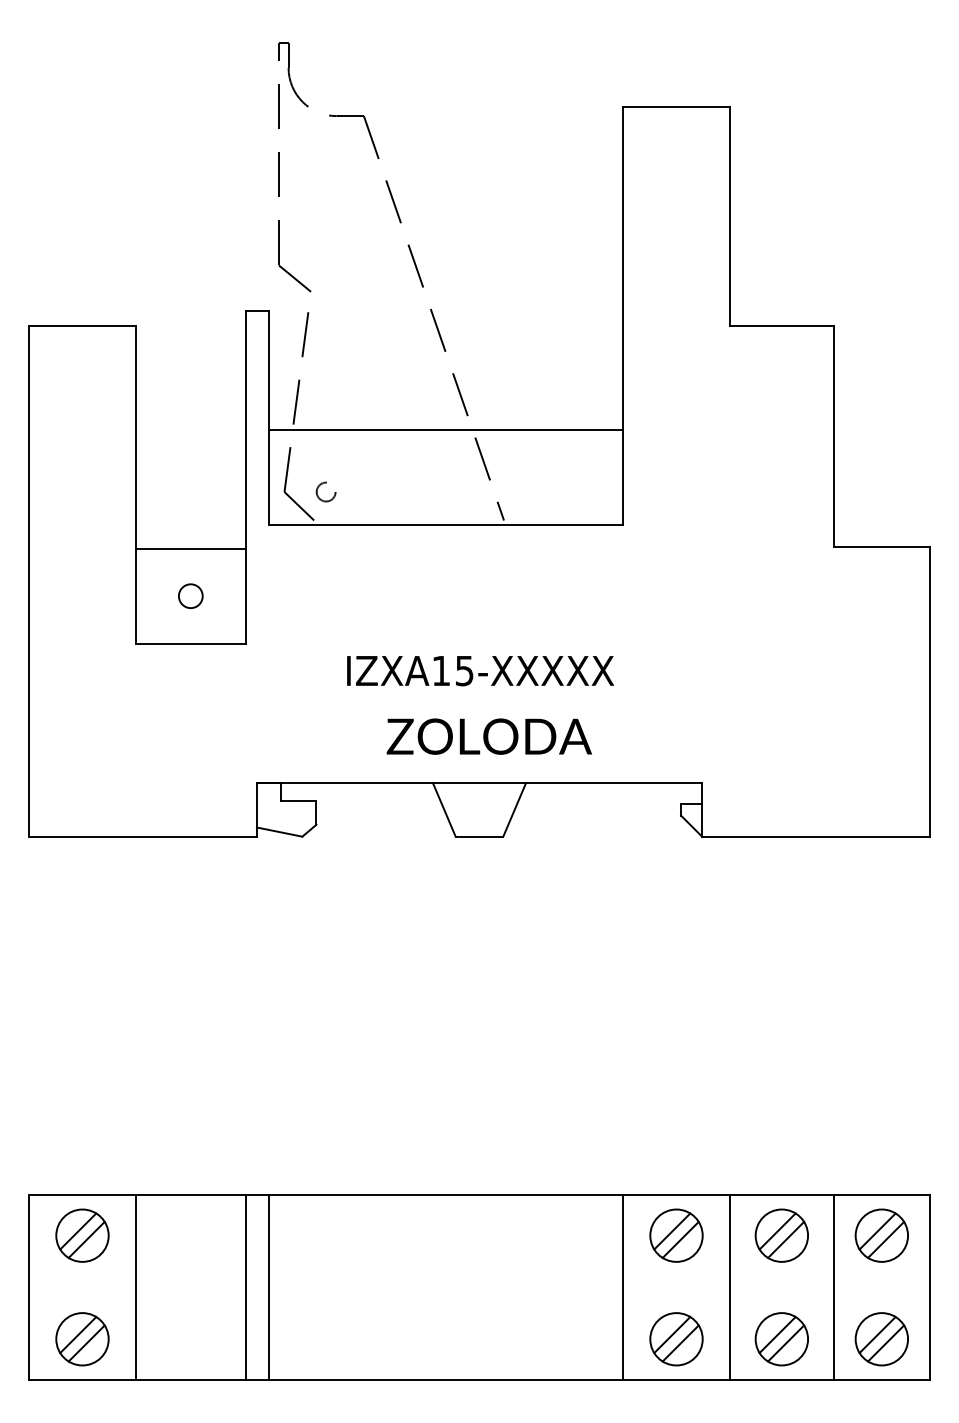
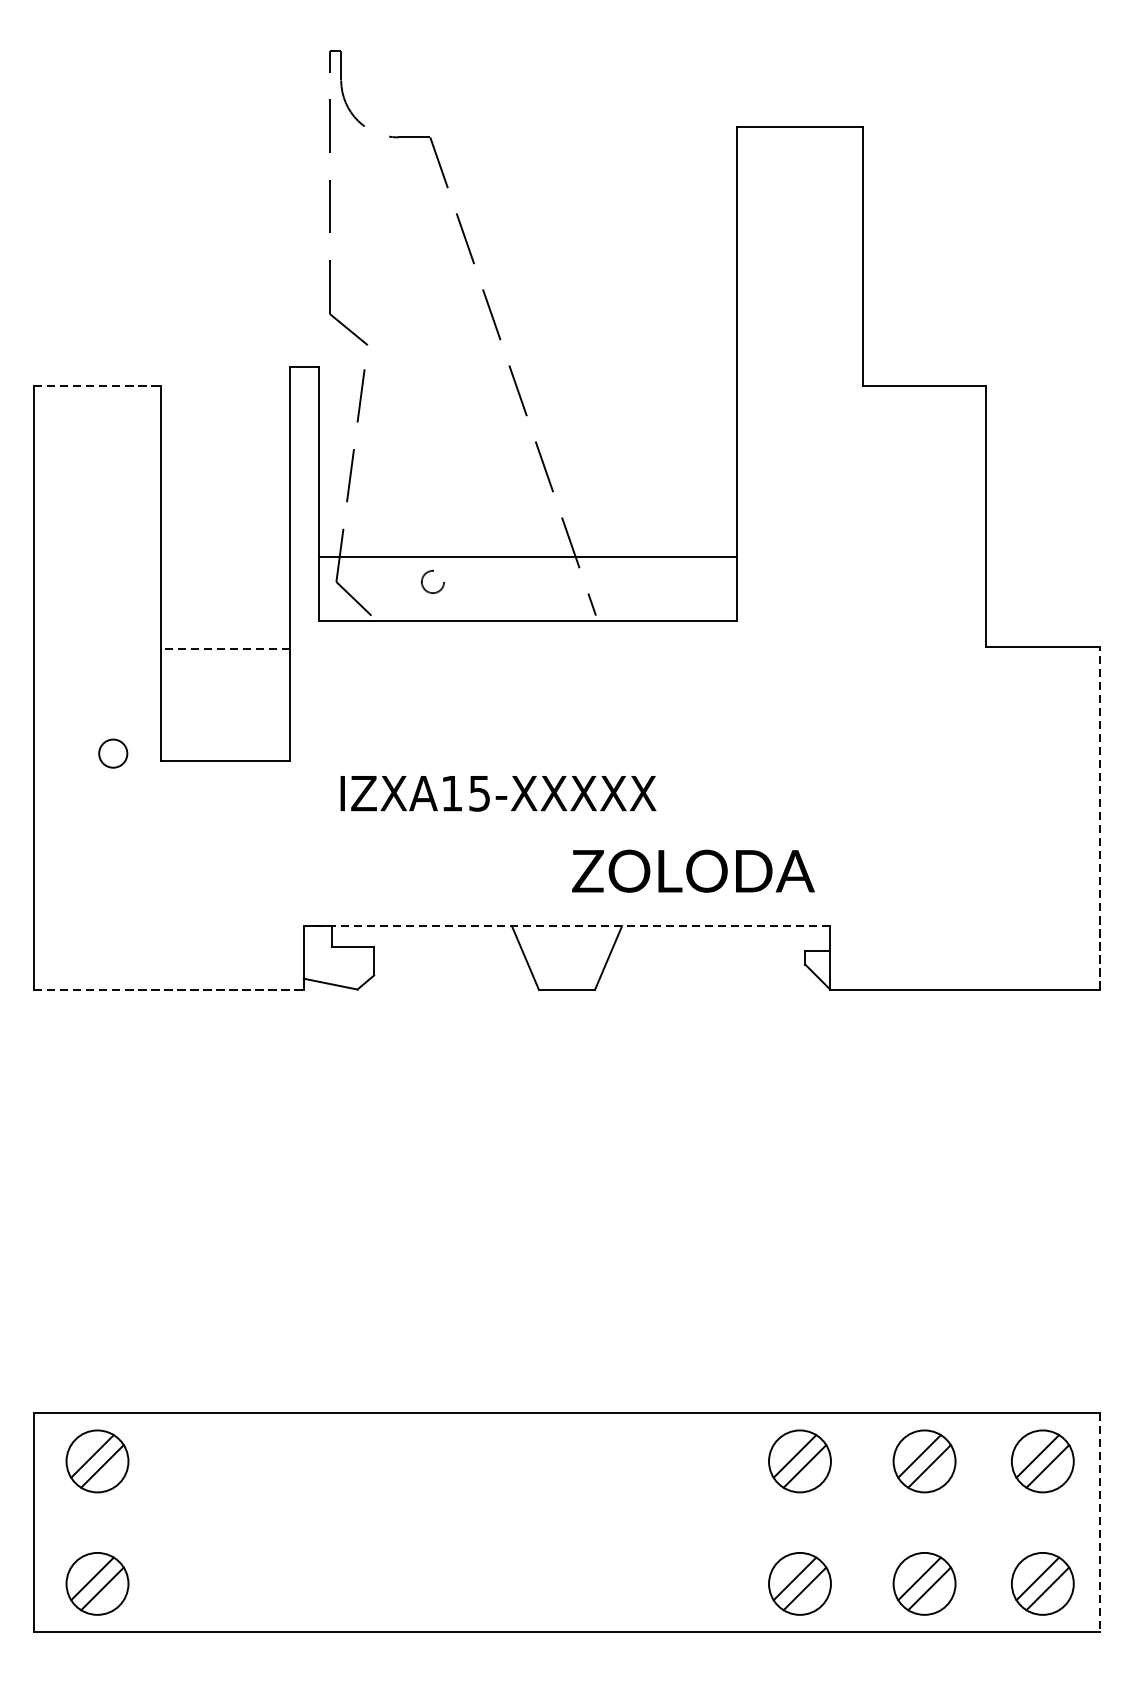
line: (82, 326) -> (97, 386), solid -> dashed
line: (445, 429) -> (526, 556), moved
circle: (325, 491) -> (432, 581), moved
line: (190, 548) -> (225, 648), solid -> dashed
circle: (190, 595) -> (112, 752), moved
text: (480, 671) -> (498, 794), moved
line: (930, 692) -> (1100, 819), solid -> dashed
text: (488, 736) -> (692, 871), moved
line: (479, 783) -> (567, 926), solid -> dashed
line: (142, 836) -> (168, 989), solid -> dashed
line: (136, 1287) -> (161, 1522), removed
line: (245, 1287) -> (290, 1522), removed
line: (269, 1287) -> (318, 1522), removed
line: (622, 1287) -> (736, 1522), removed
line: (730, 1287) -> (863, 1522), removed
line: (833, 1287) -> (985, 1522), removed
line: (930, 1287) -> (1100, 1522), solid -> dashed

